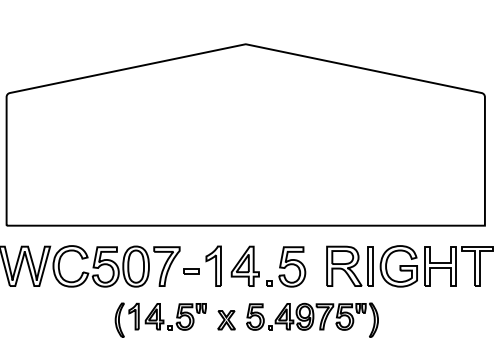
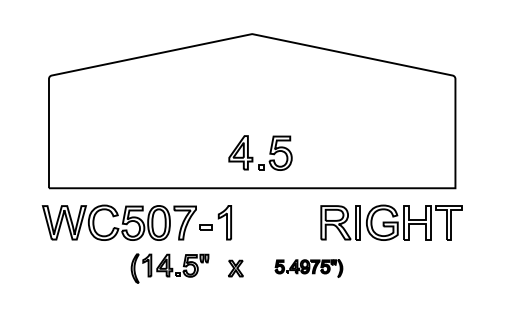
part: (260, 271) -> (253, 157), moved
part: (160, 320) -> (169, 268), moved
part: (312, 320) -> (308, 268), size x0.6

